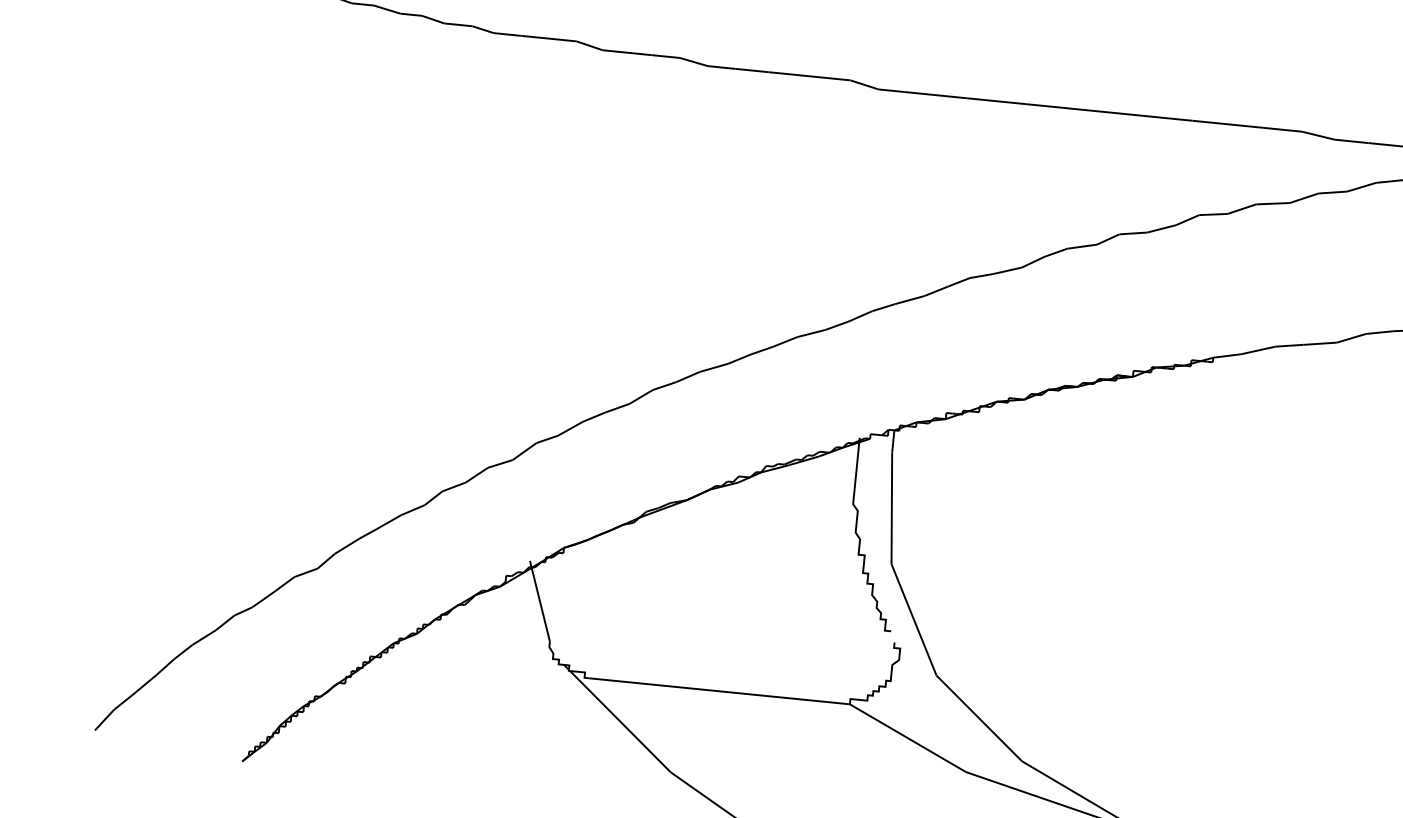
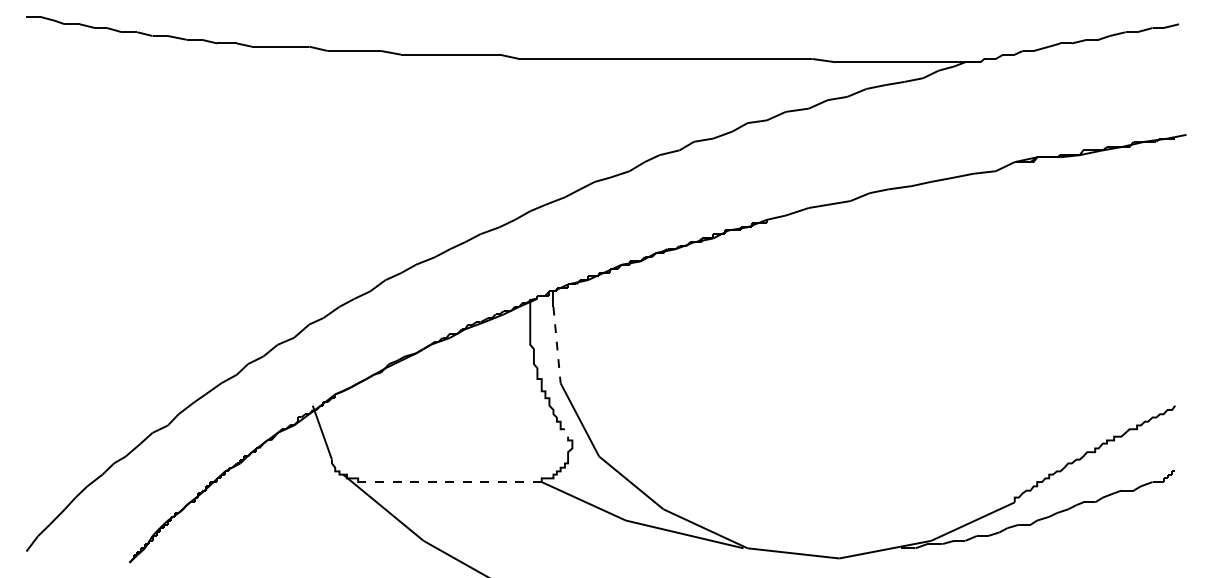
line: (892, 509) -> (557, 345), solid -> dashed
line: (719, 691) -> (451, 482), solid -> dashed

